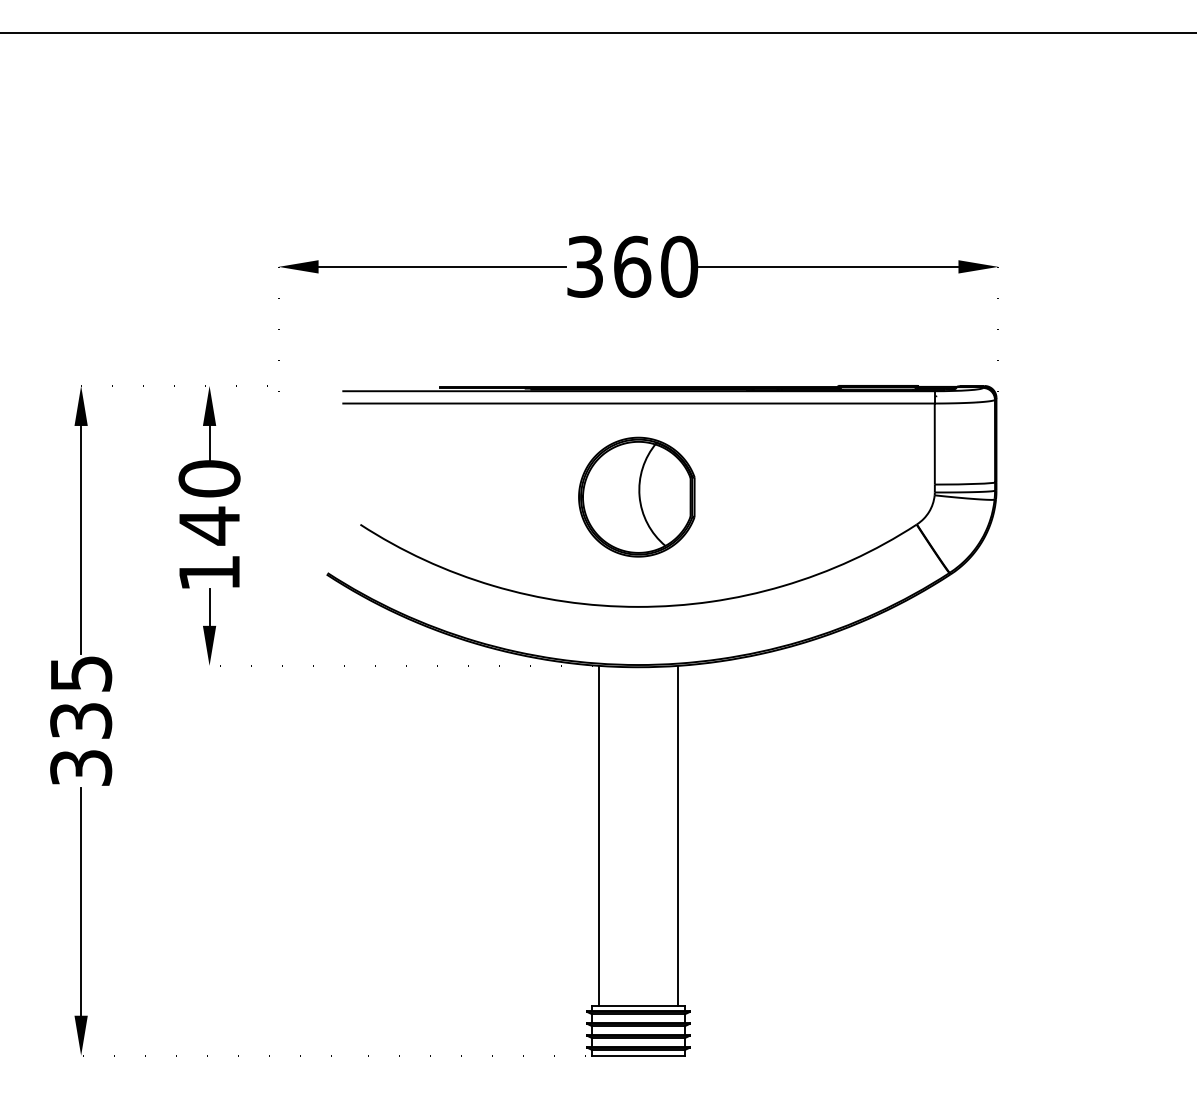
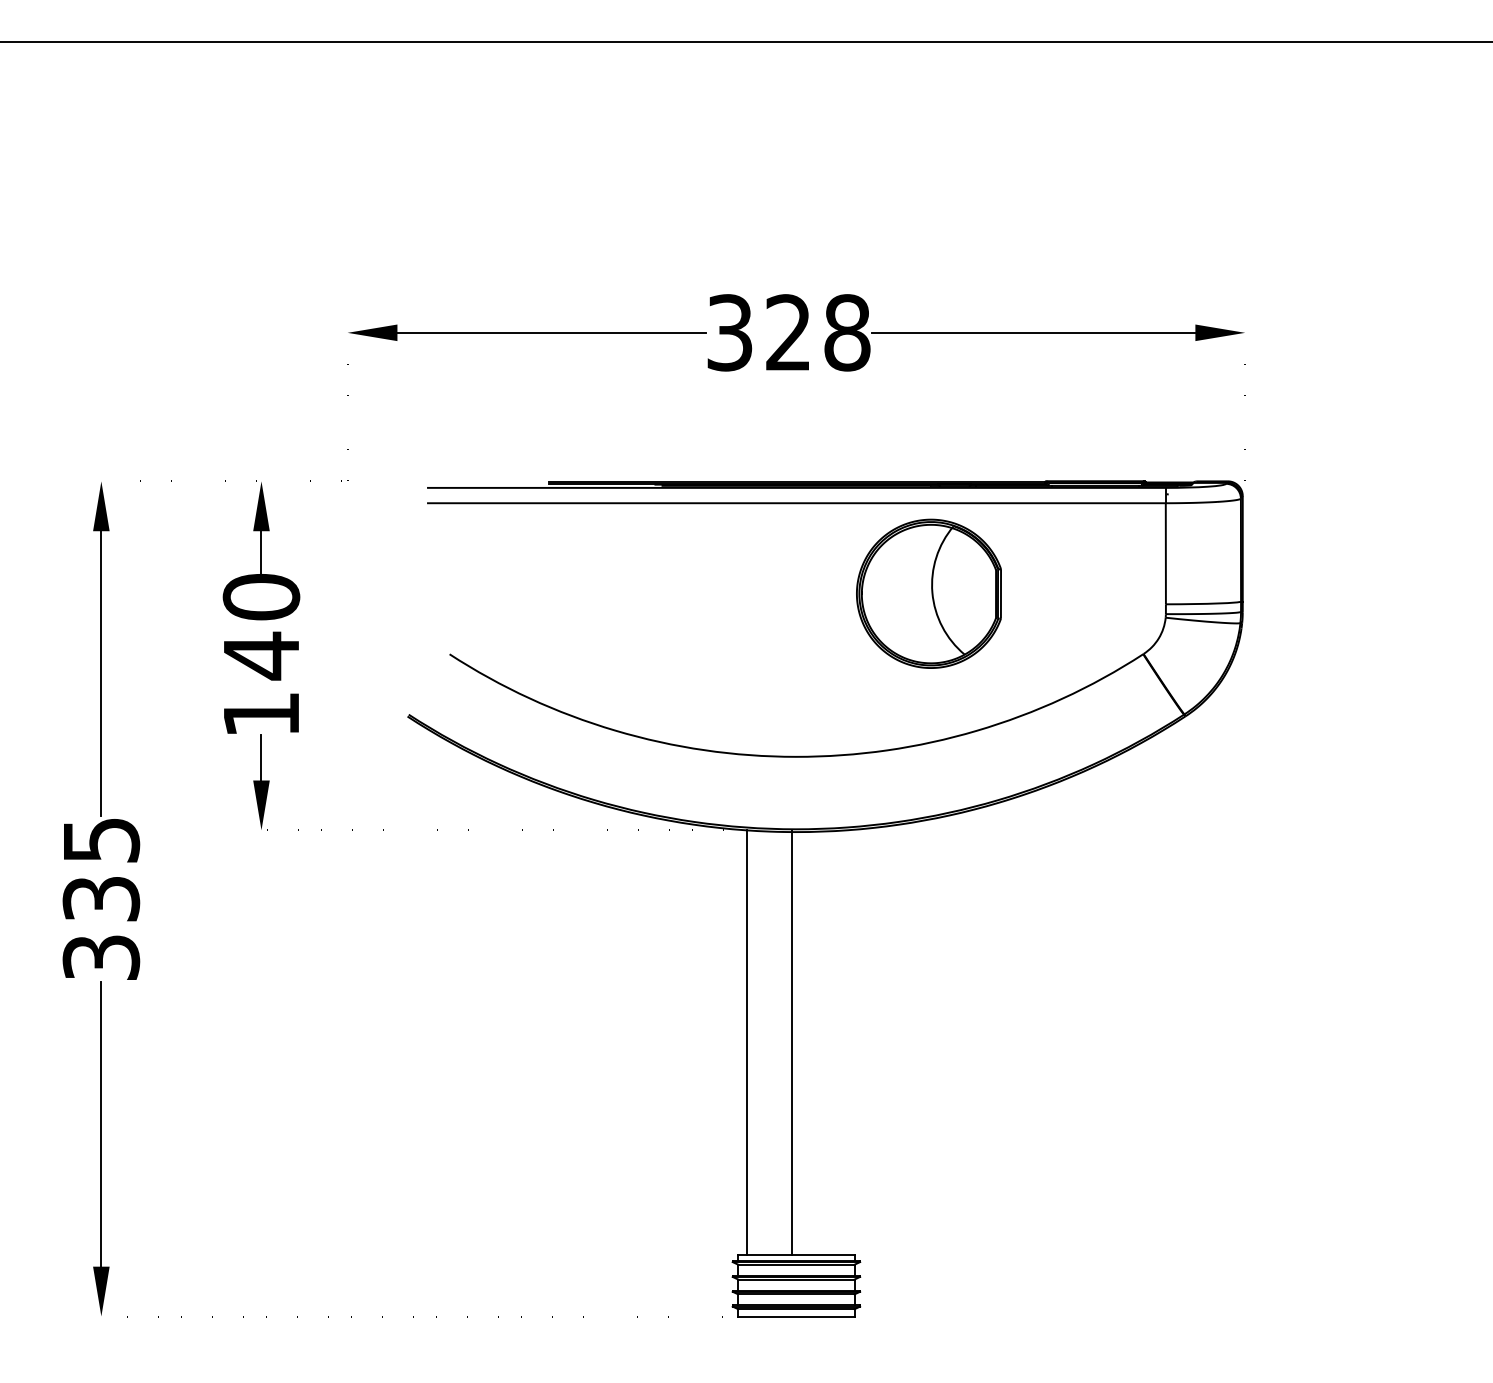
text: (656, 266) -> (818, 332), 360 -> 328
part: (636, 496) -> (928, 592), moved
line: (678, 835) -> (792, 1041), moved

